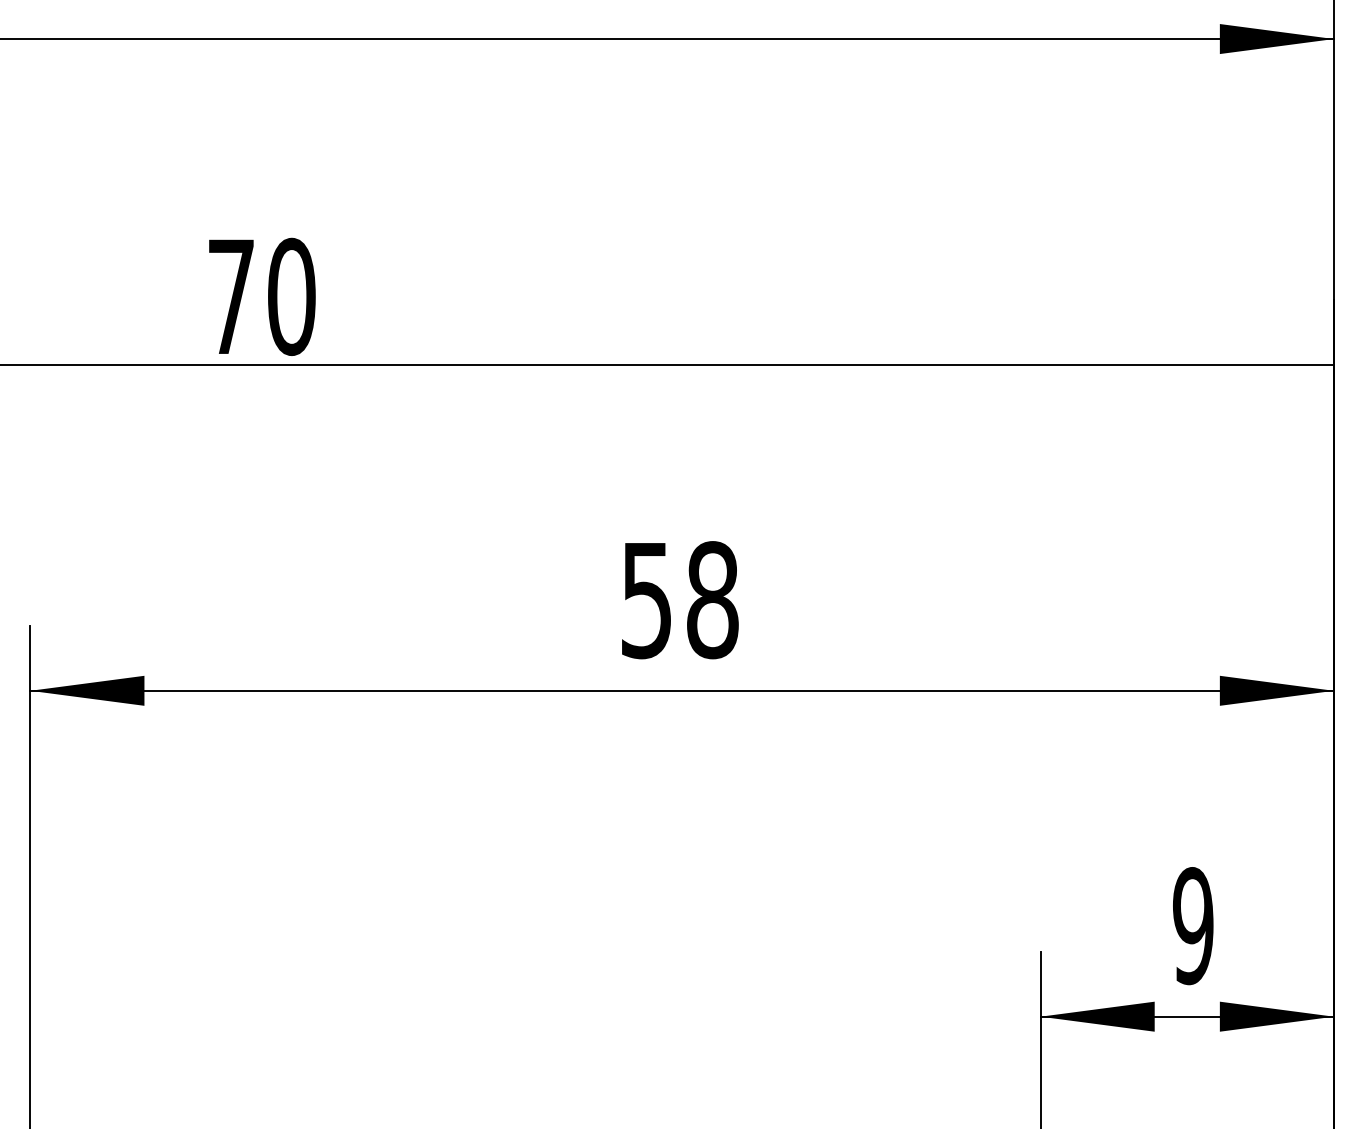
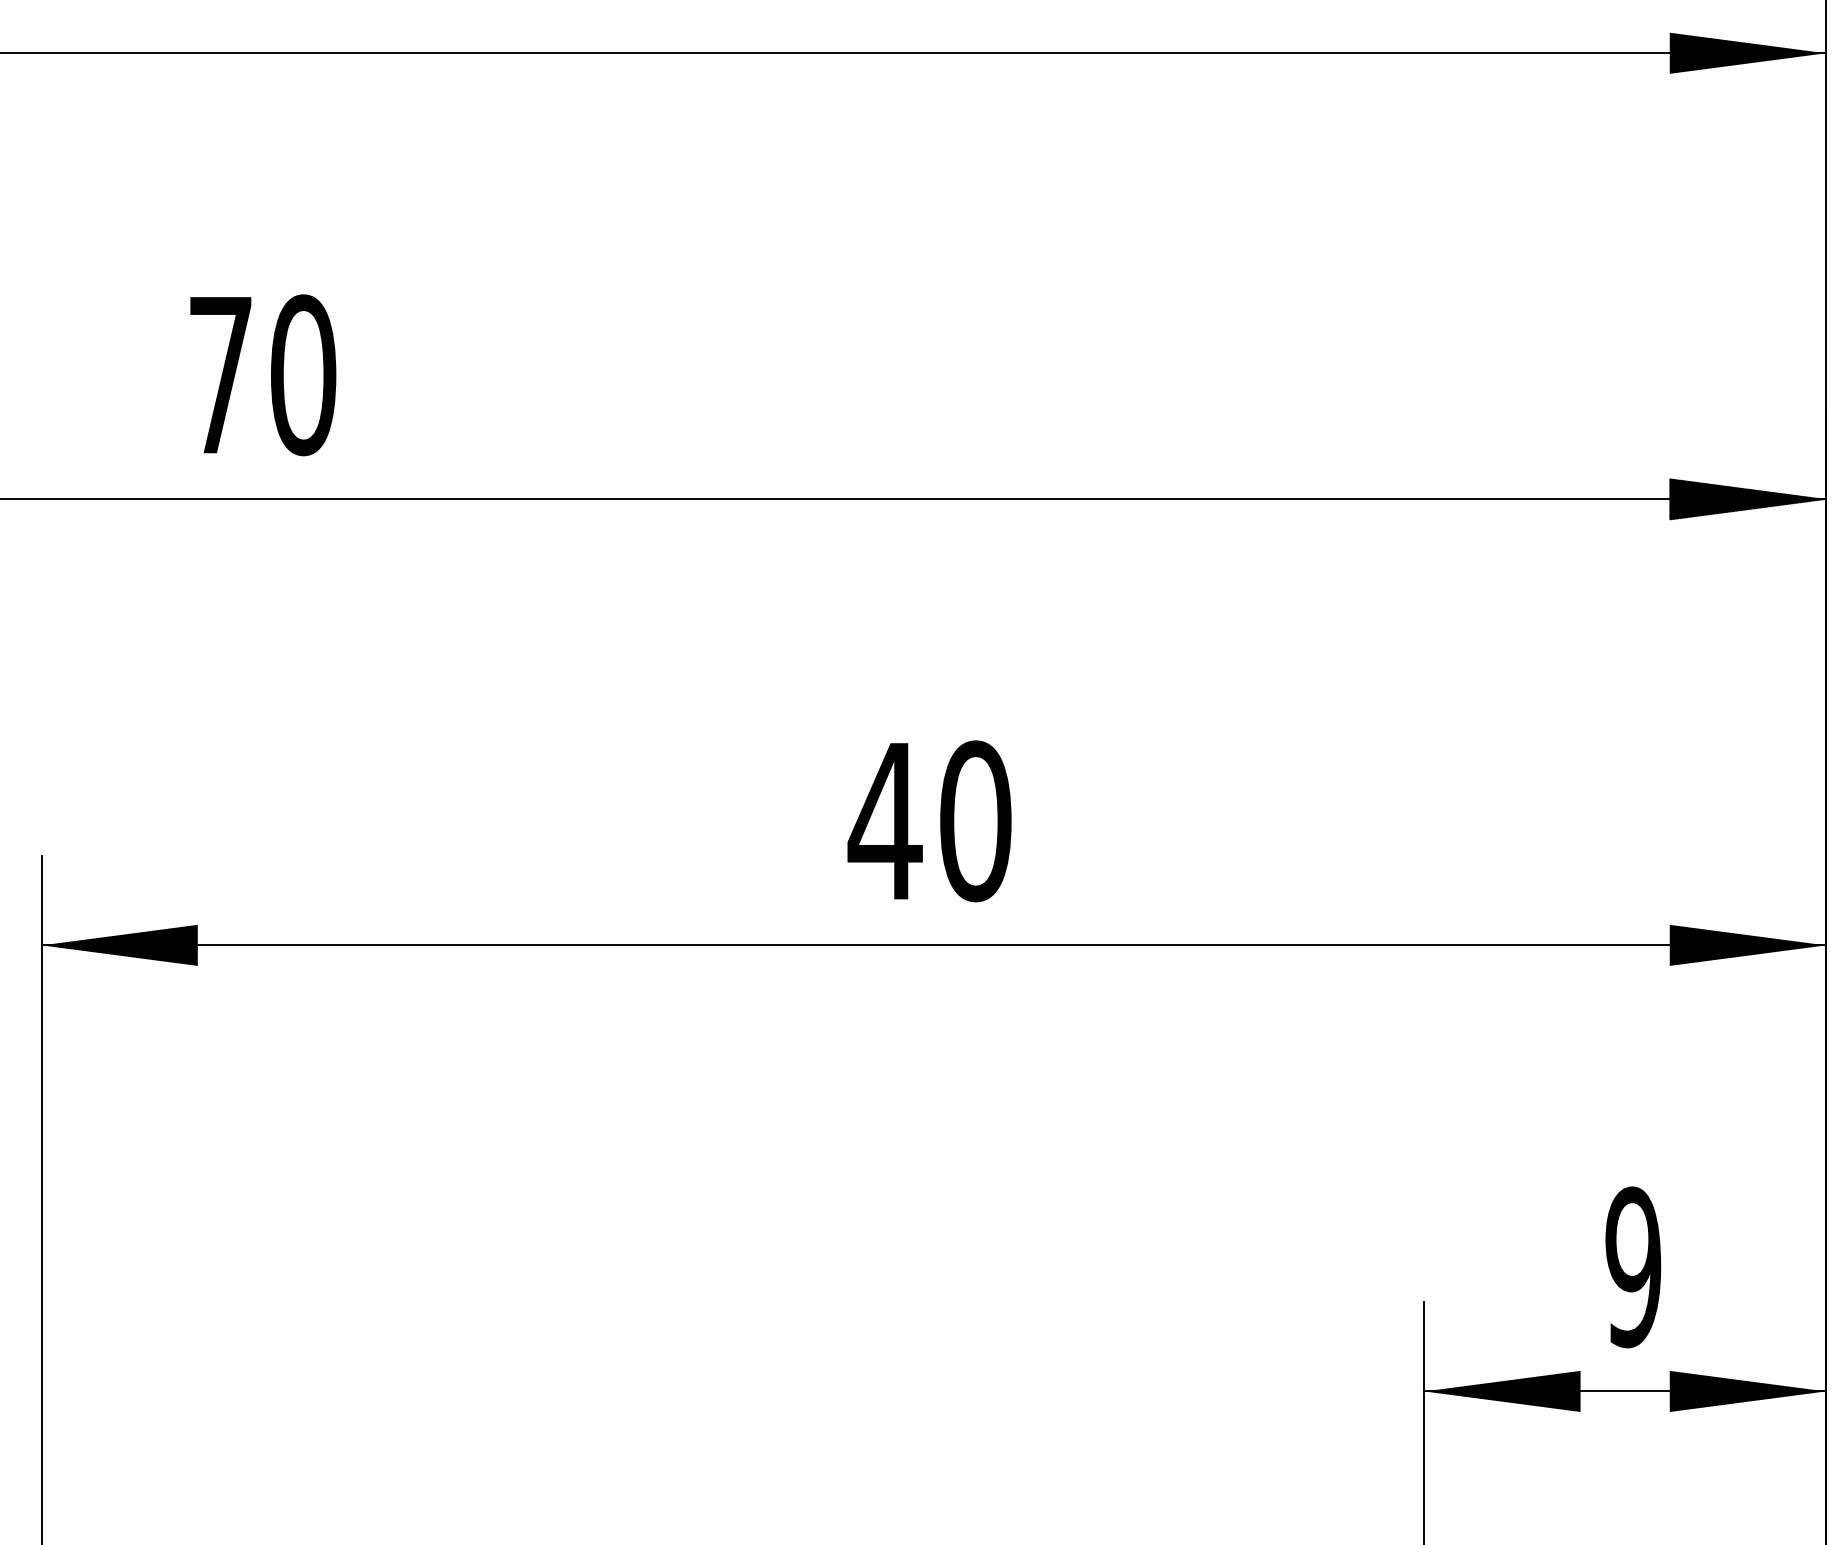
text: (262, 297) -> (263, 375), moved
hatch: (1276, 364) -> (1747, 498), added
text: (679, 600) -> (929, 821), 58 -> 40

